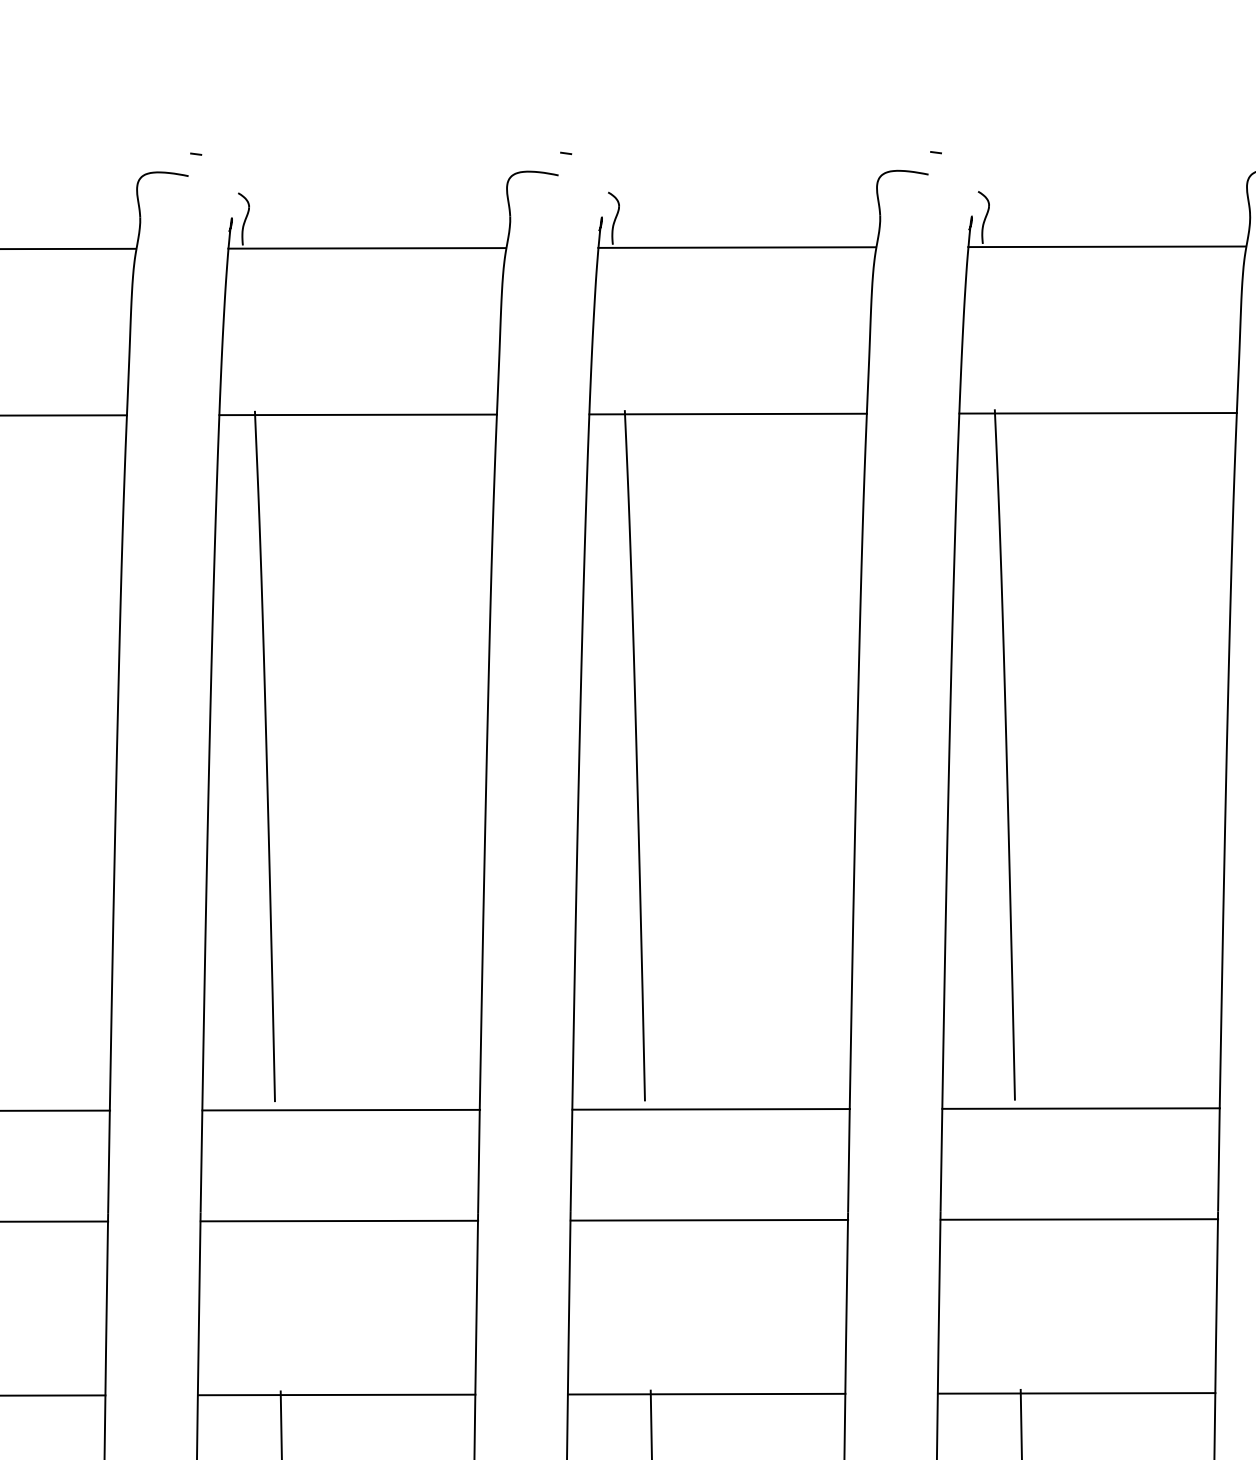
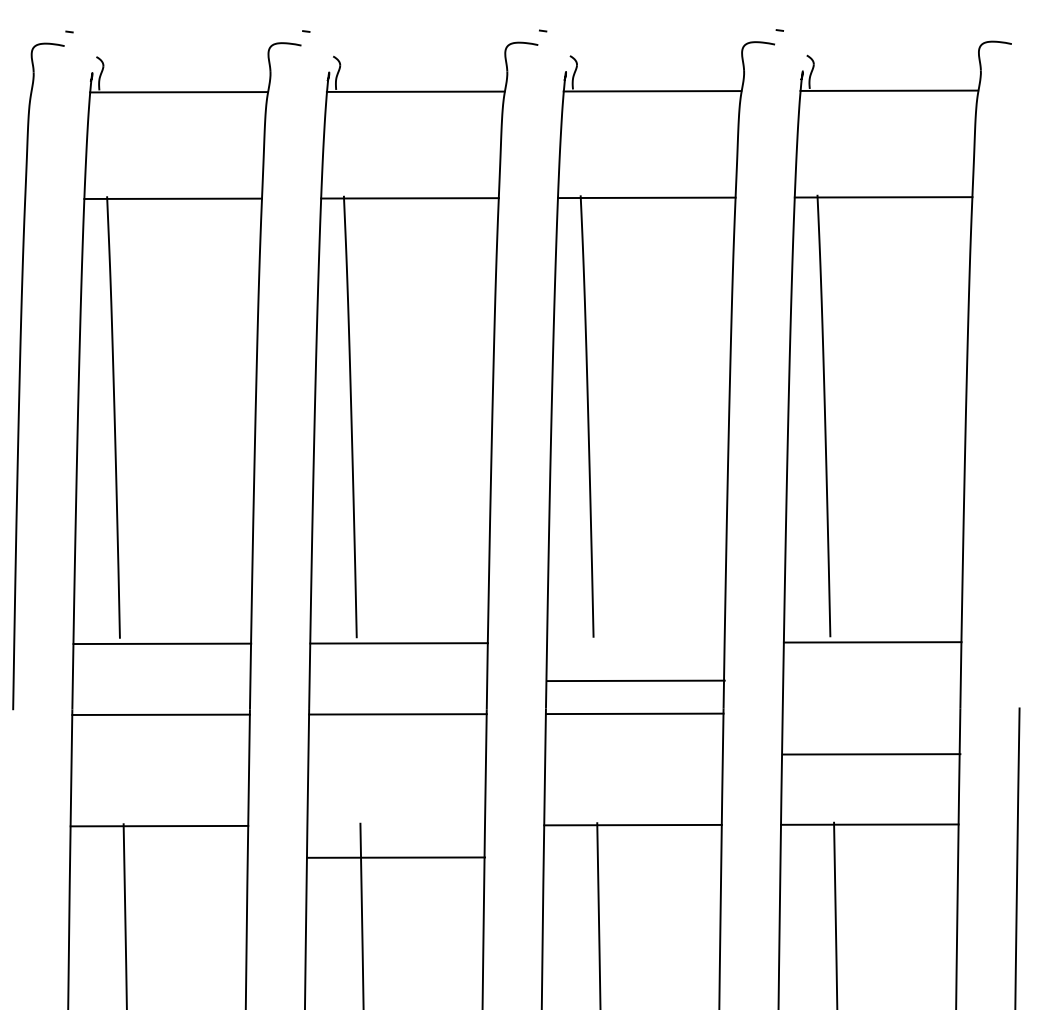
line: (710, 1108) -> (635, 680), moved
line: (1079, 1219) -> (871, 754), moved
line: (337, 1394) -> (396, 857), moved

